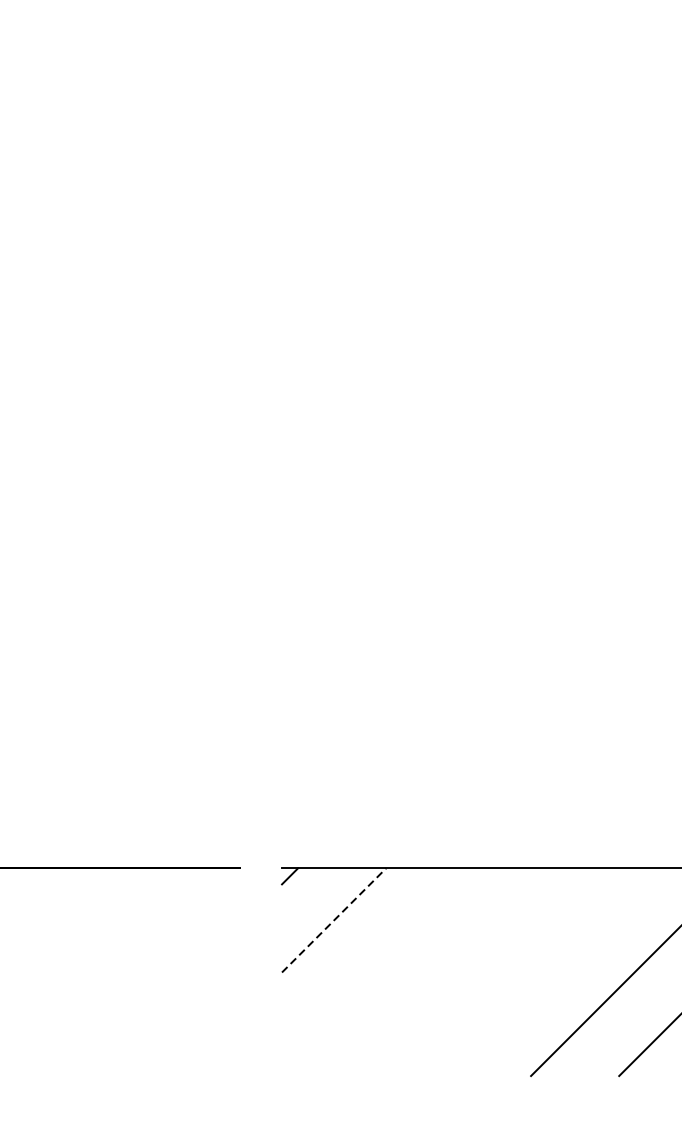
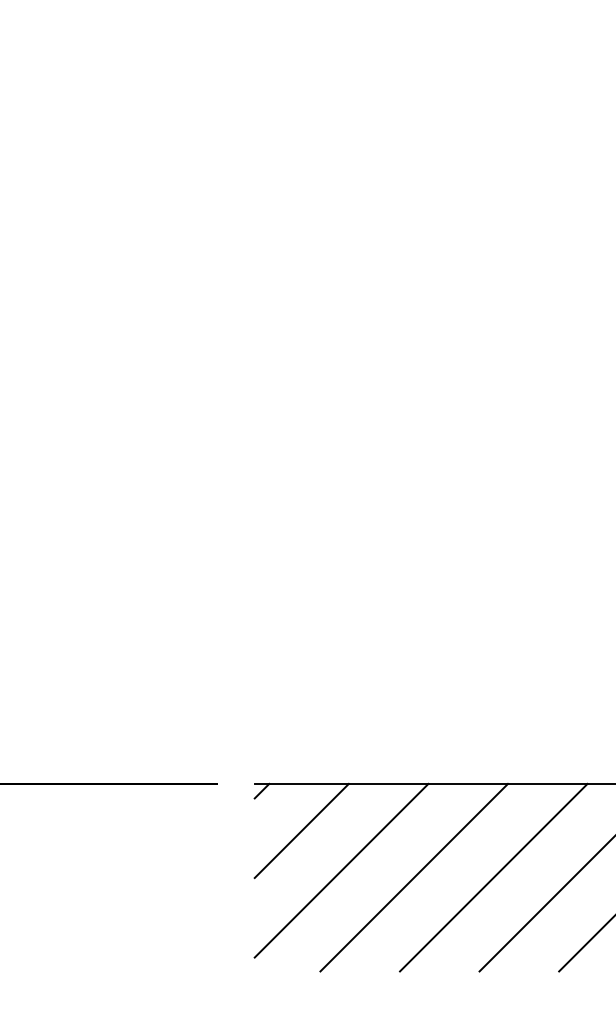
line: (333, 919) -> (301, 830), dashed -> solid
line: (378, 964) -> (341, 870), added
line: (457, 971) -> (413, 877), added
line: (546, 971) -> (493, 877), added

